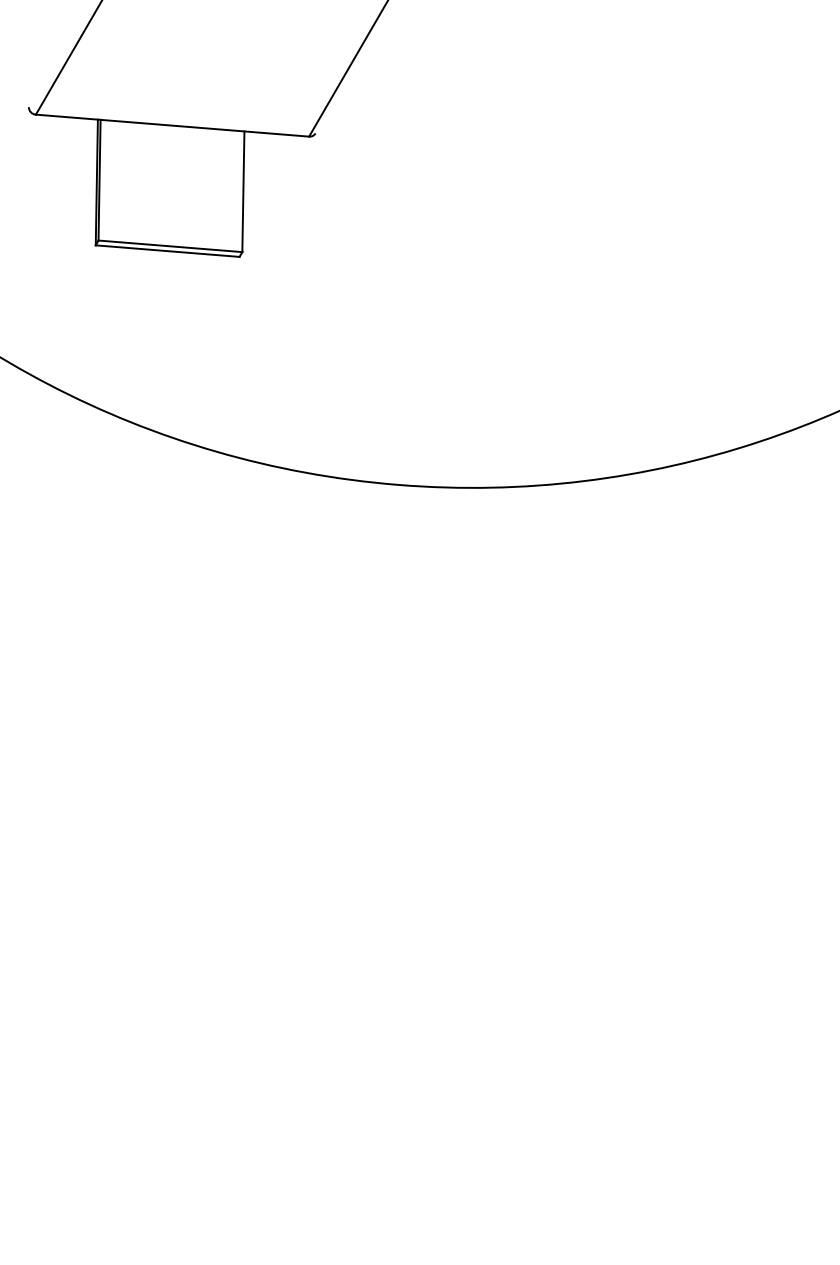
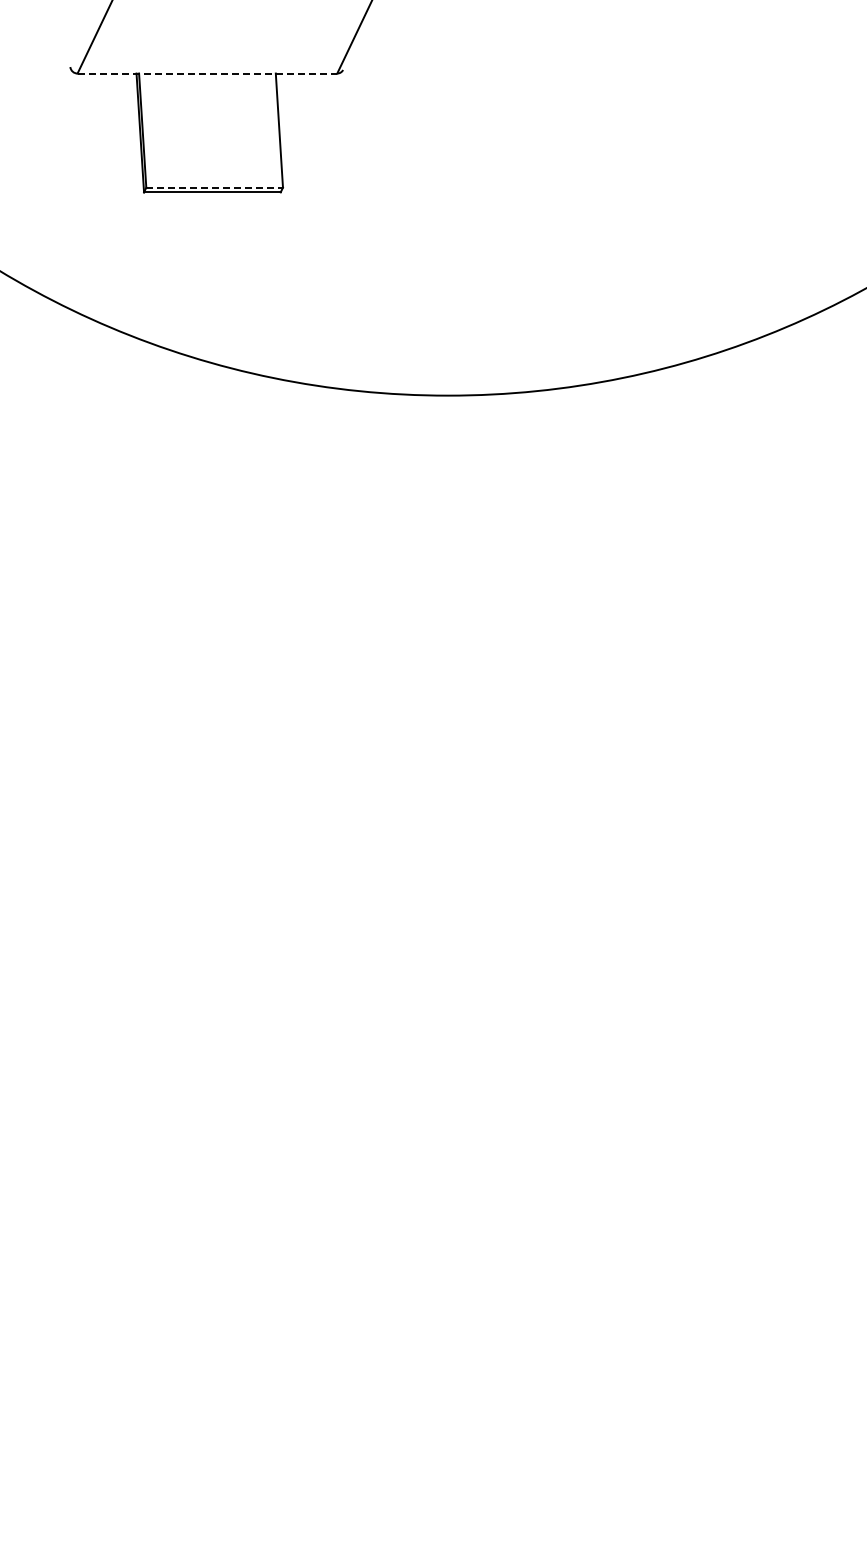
line: (172, 125) -> (207, 73), solid -> dashed
line: (171, 246) -> (215, 187), solid -> dashed

